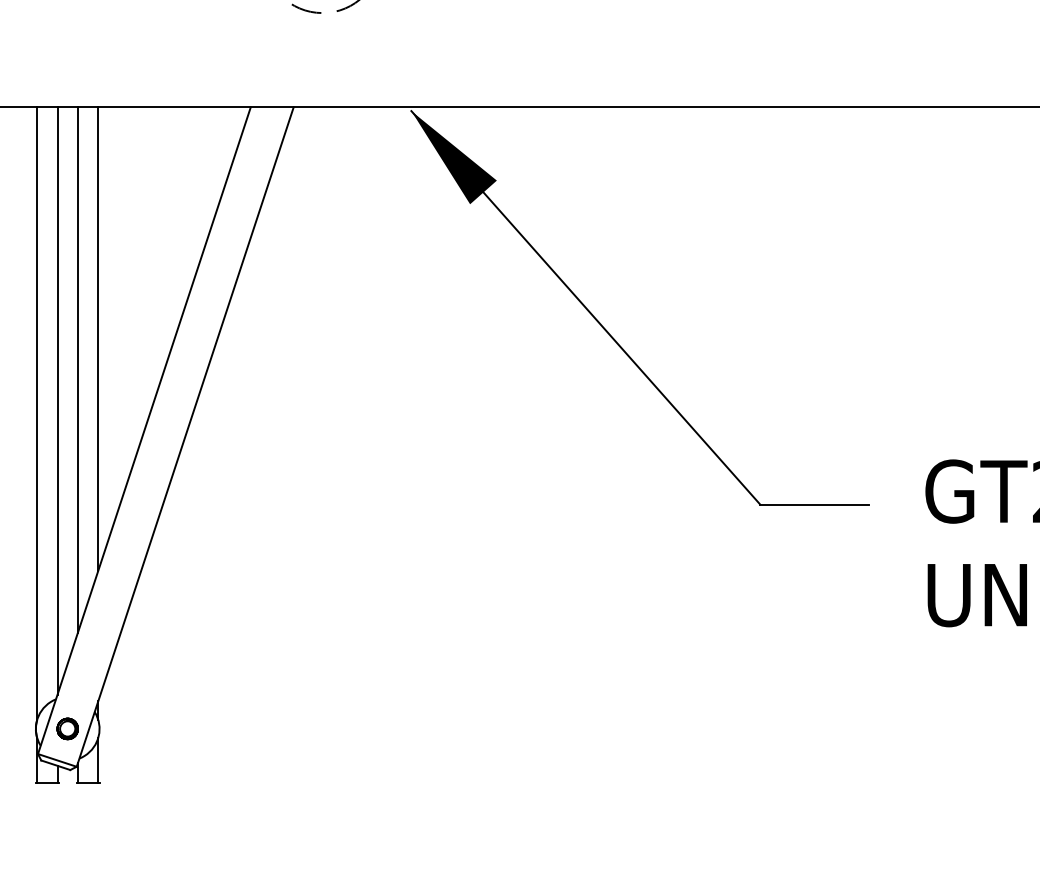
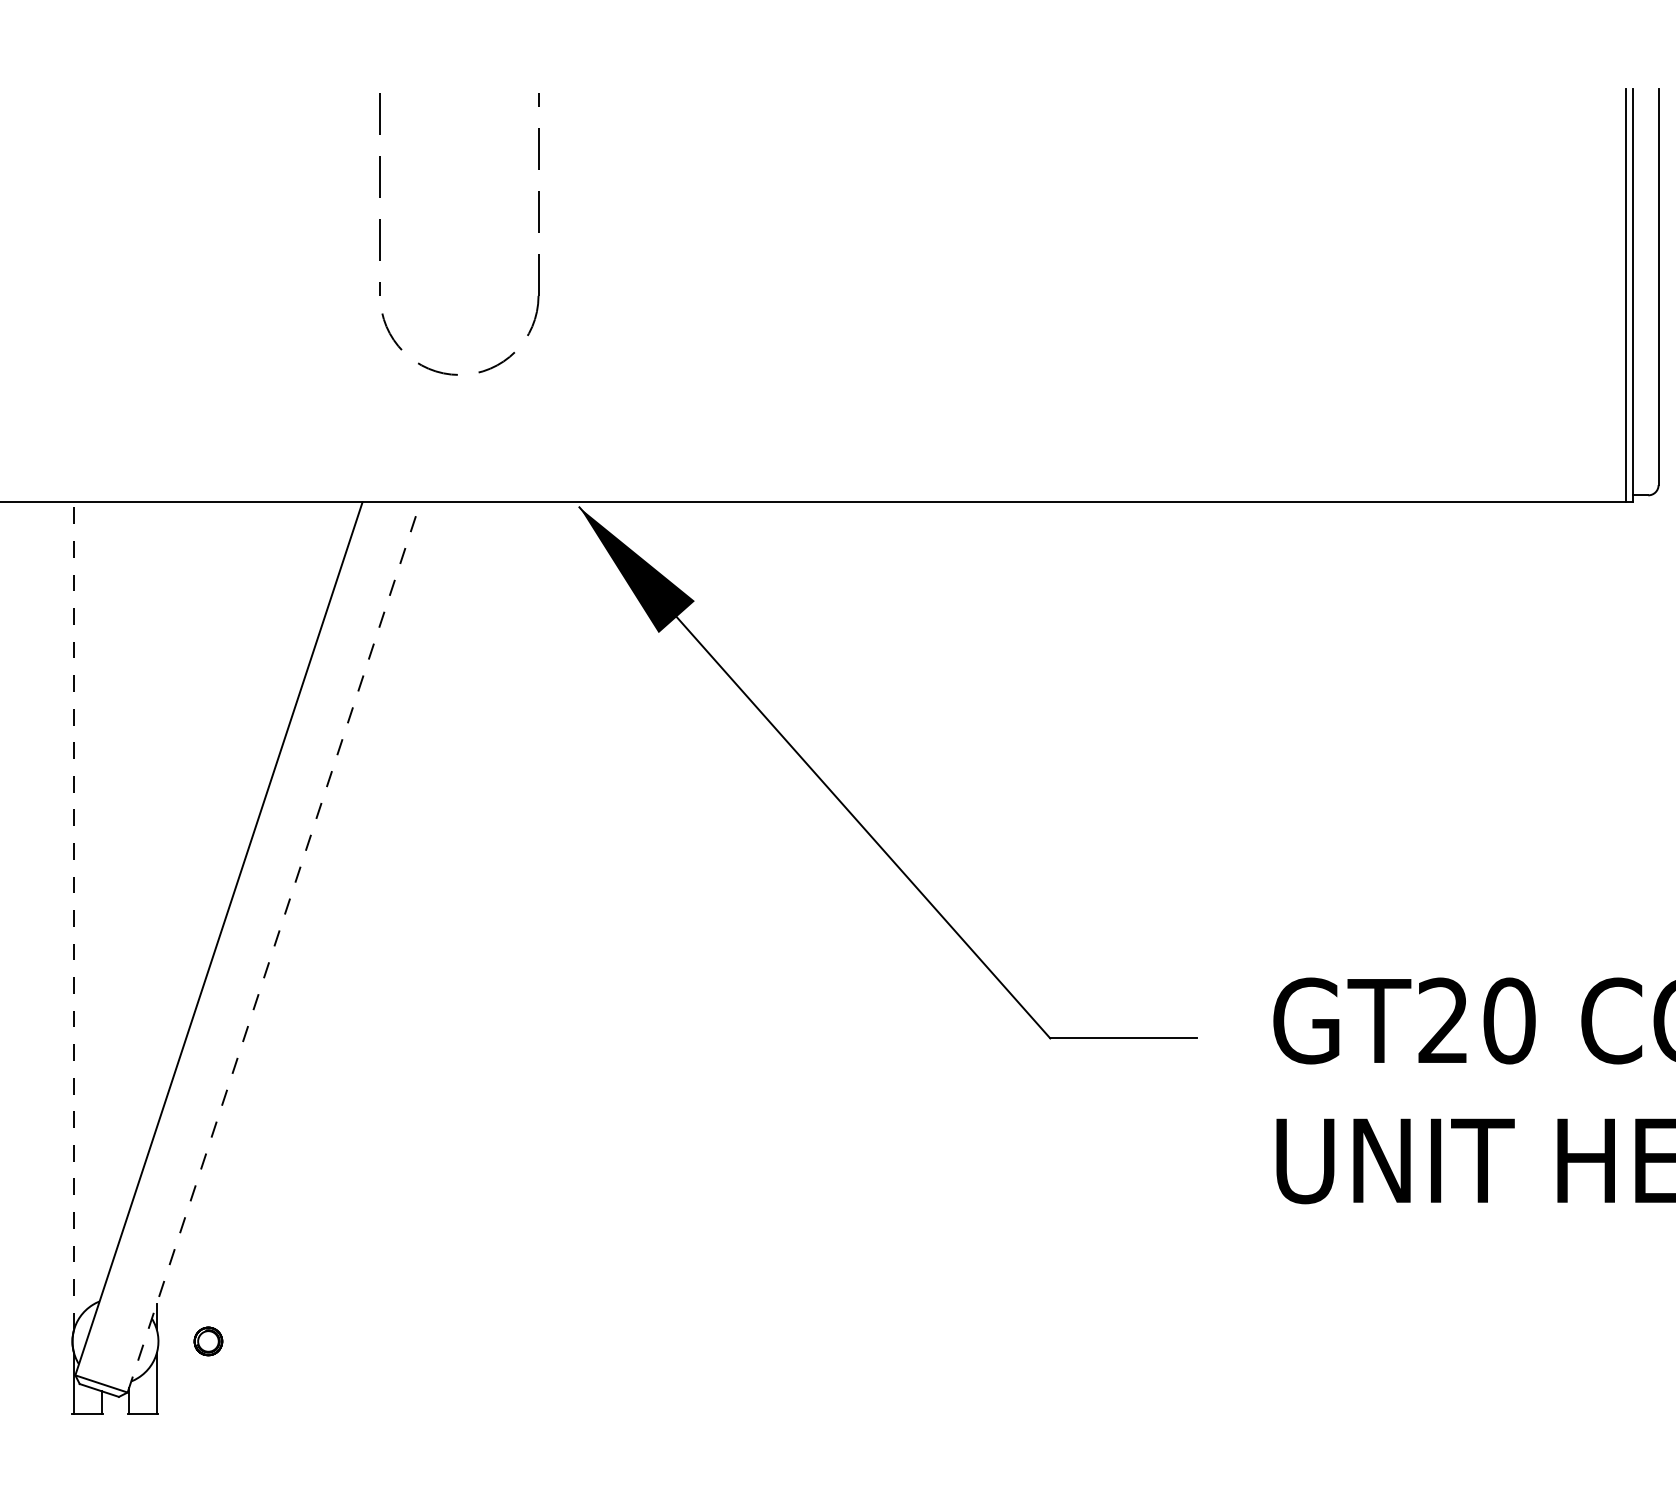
line: (98, 338) -> (156, 814), removed
line: (78, 369) -> (129, 856), removed
line: (57, 400) -> (101, 898), removed
line: (37, 413) -> (74, 915), solid -> dashed
line: (185, 437) -> (274, 947), solid -> dashed
part: (67, 728) -> (208, 1341), moved

